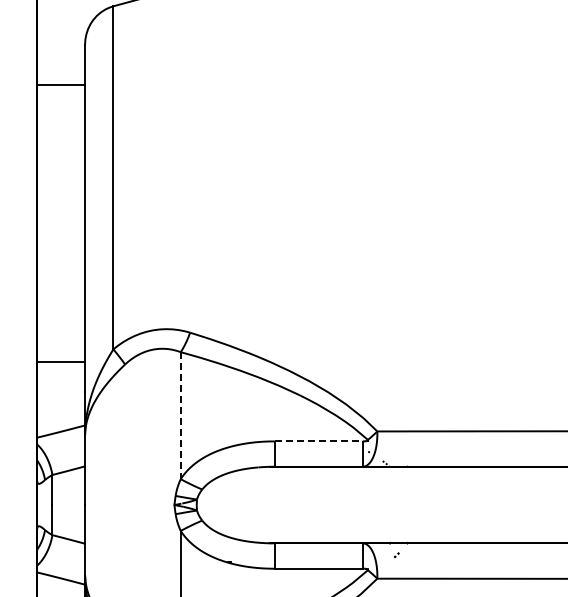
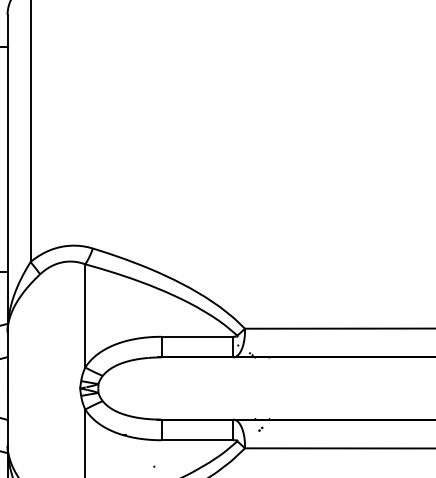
line: (180, 415) -> (85, 315), dashed -> solid
line: (318, 441) -> (197, 336), dashed -> solid

